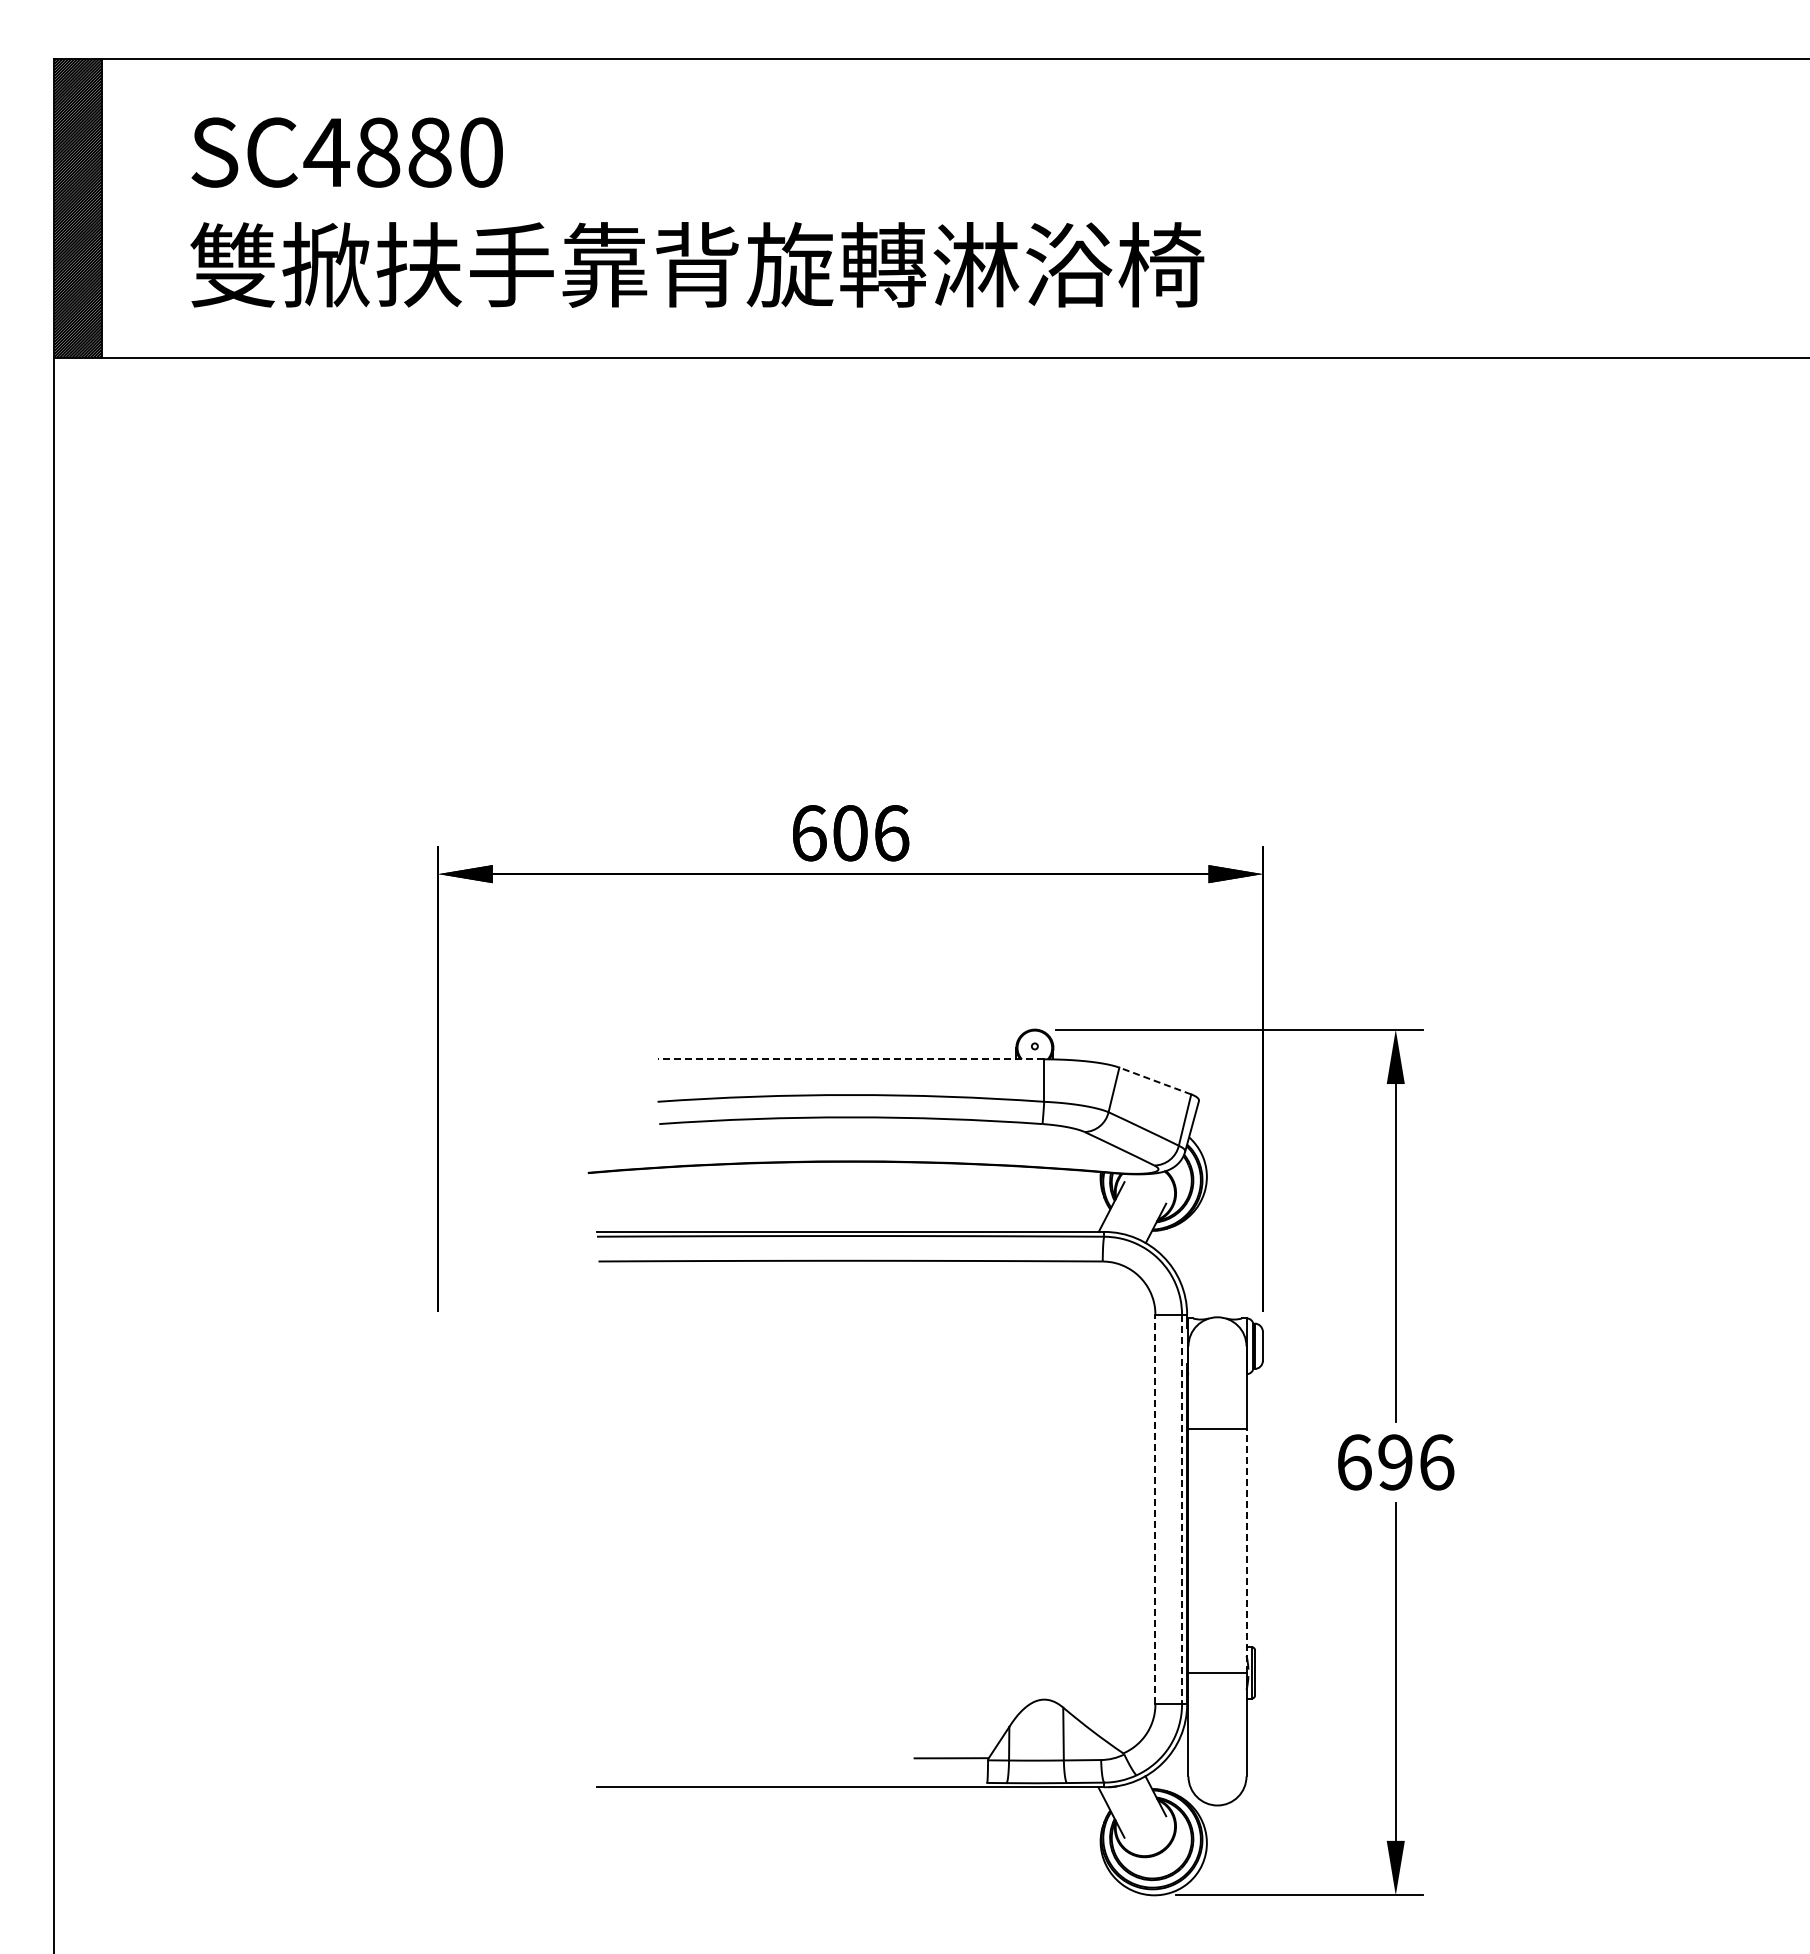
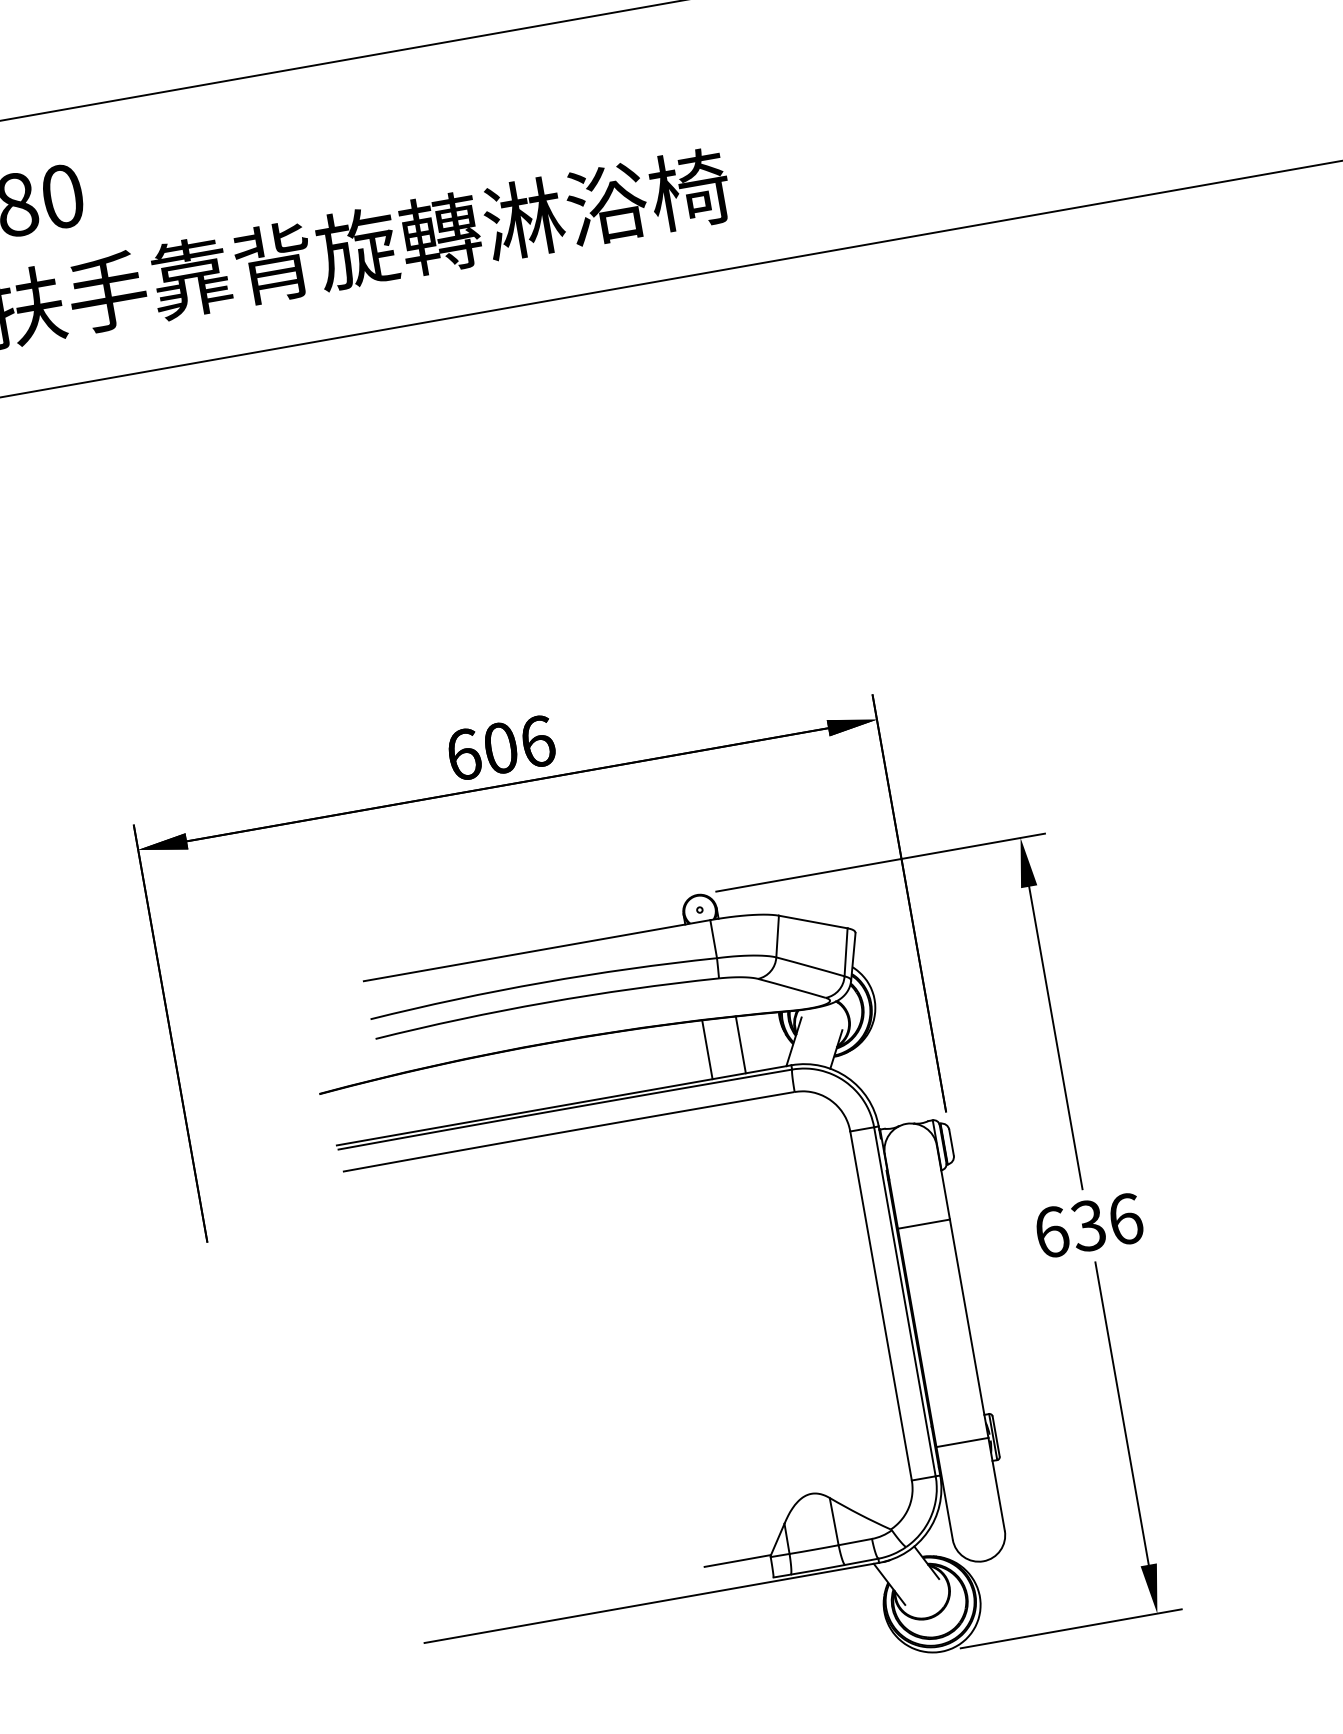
line: (850, 1059) -> (536, 950), dashed -> solid
line: (1154, 1080) -> (812, 921), dashed -> solid
line: (1016, 1198) -> (707, 1049), added
line: (1053, 1199) -> (740, 1044), added
text: (1394, 1462) -> (1087, 1226), 696 -> 636
line: (1155, 1509) -> (881, 1305), dashed -> solid
line: (1182, 1509) -> (905, 1301), dashed -> solid
line: (1246, 1551) -> (969, 1329), dashed -> solid

